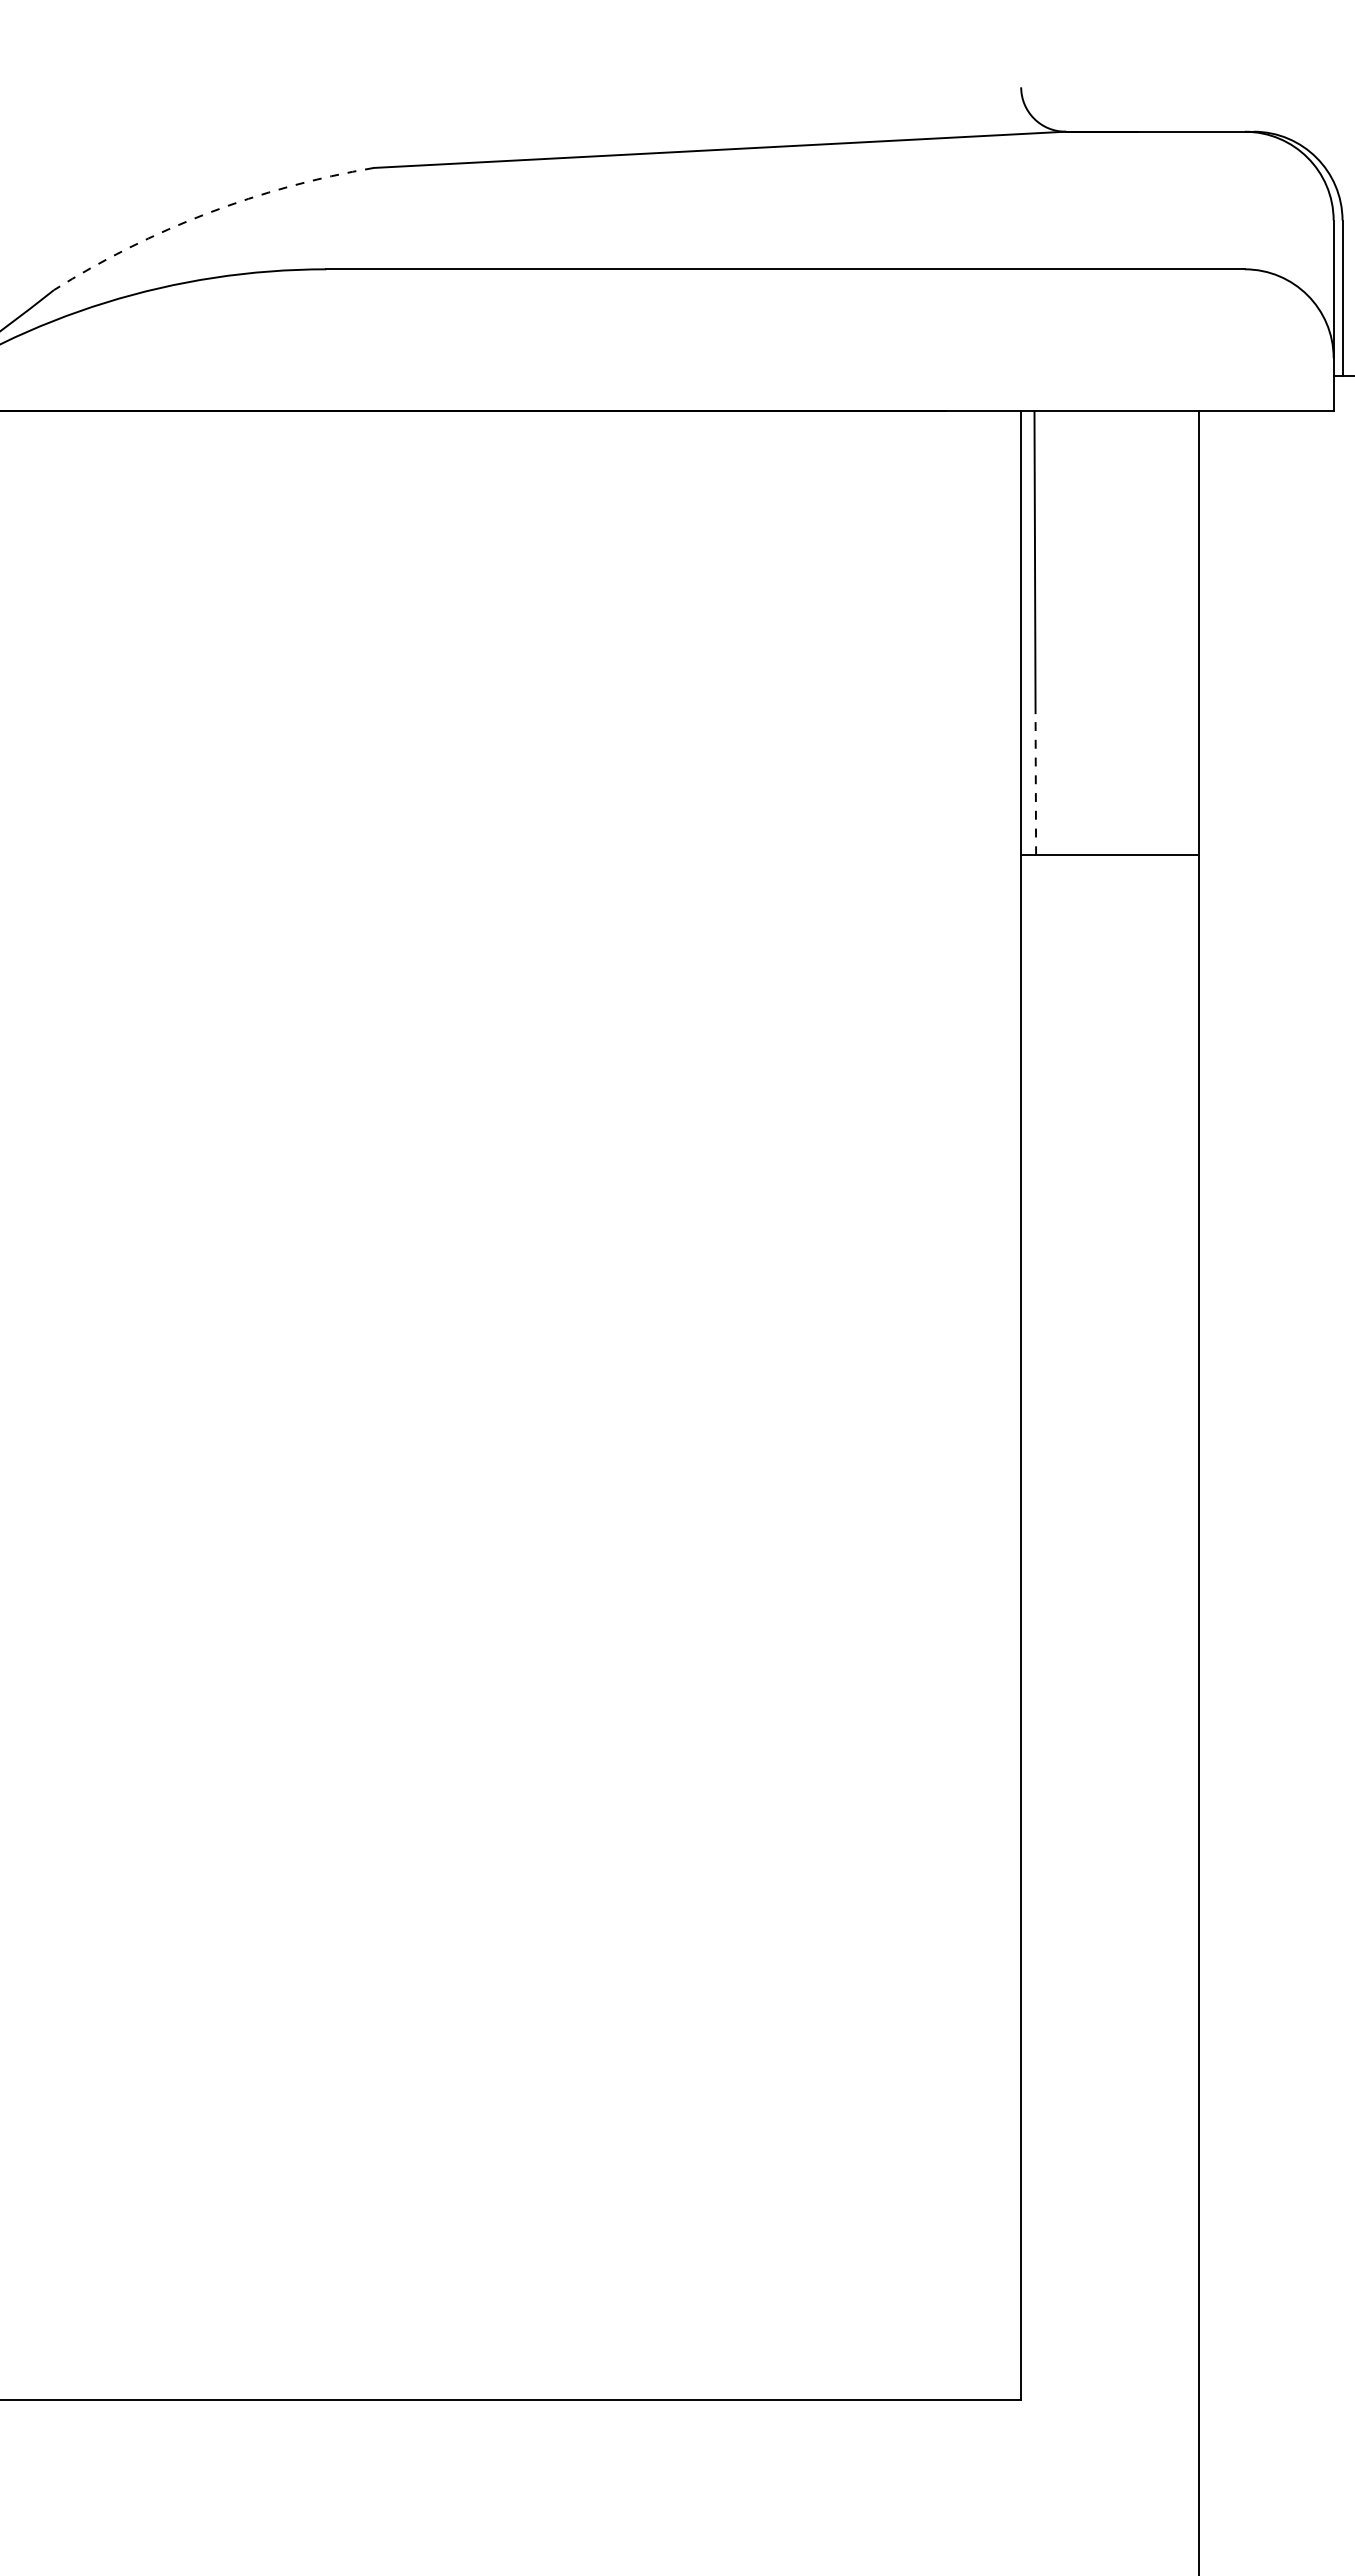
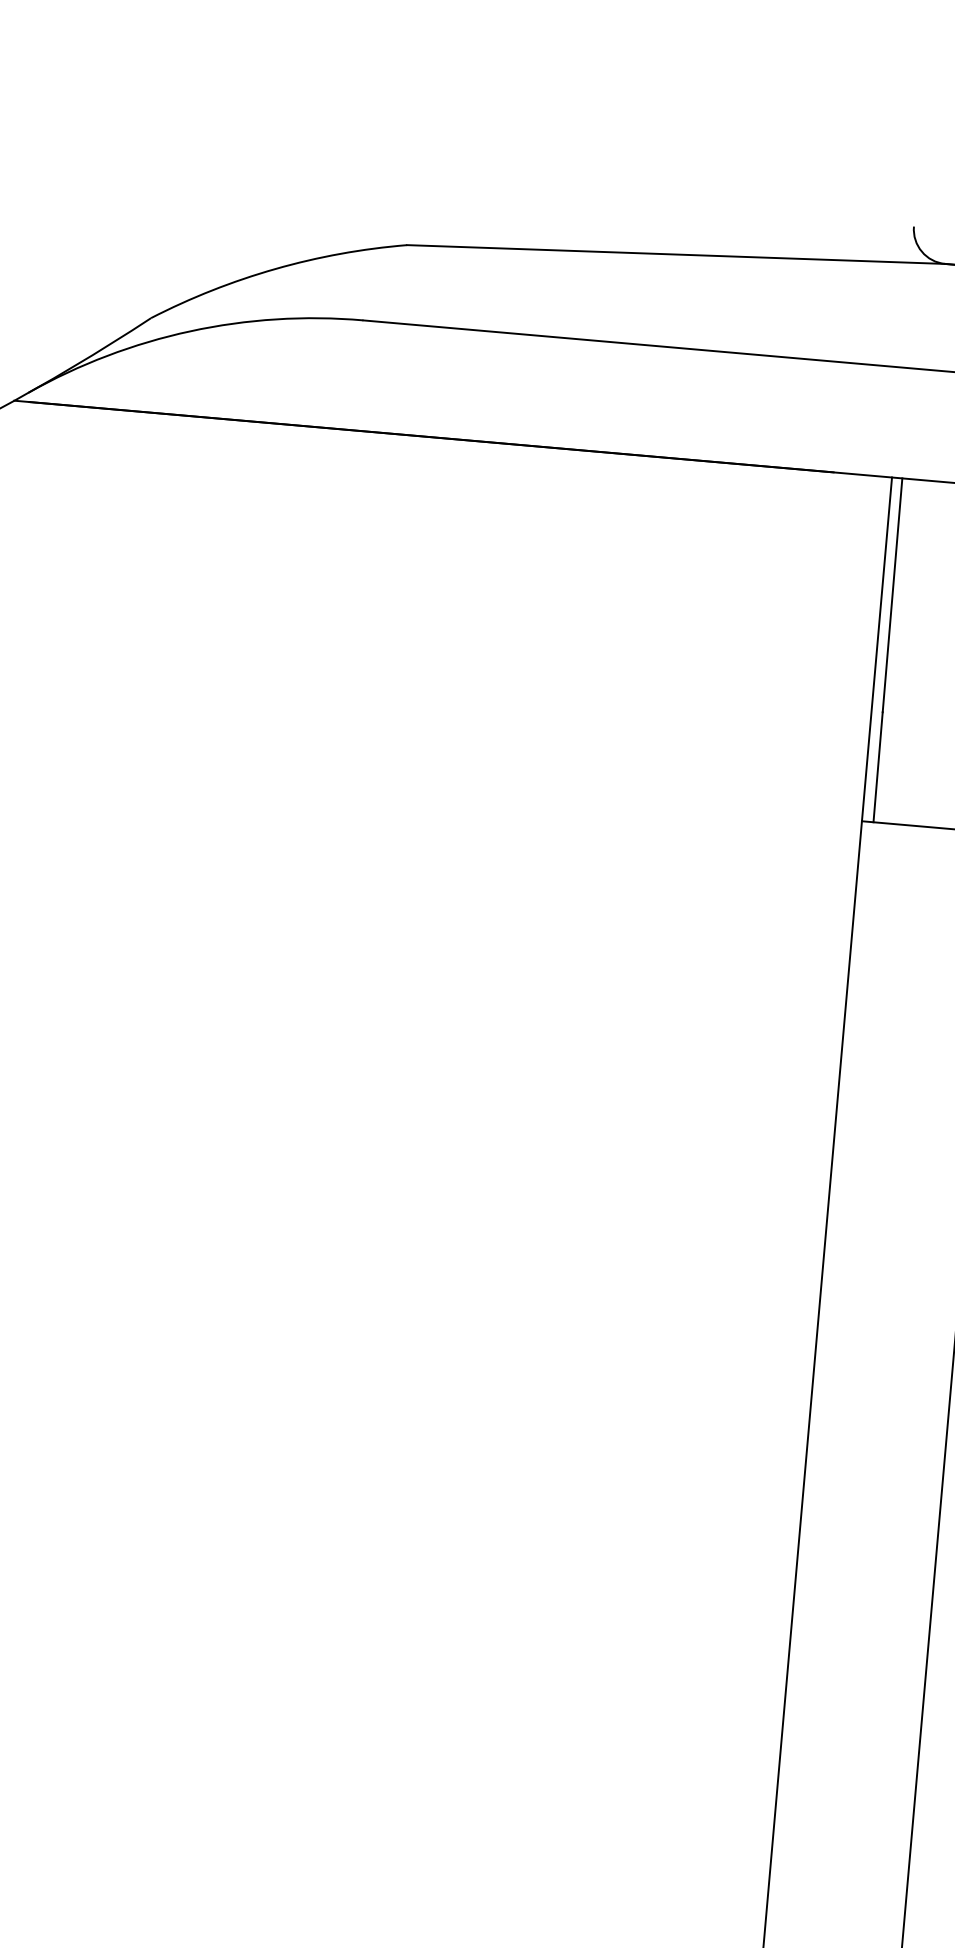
arc: (207, 213) -> (275, 269), dashed -> solid
line: (1035, 783) -> (877, 766), dashed -> solid

